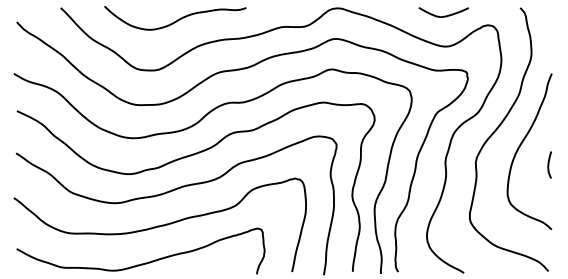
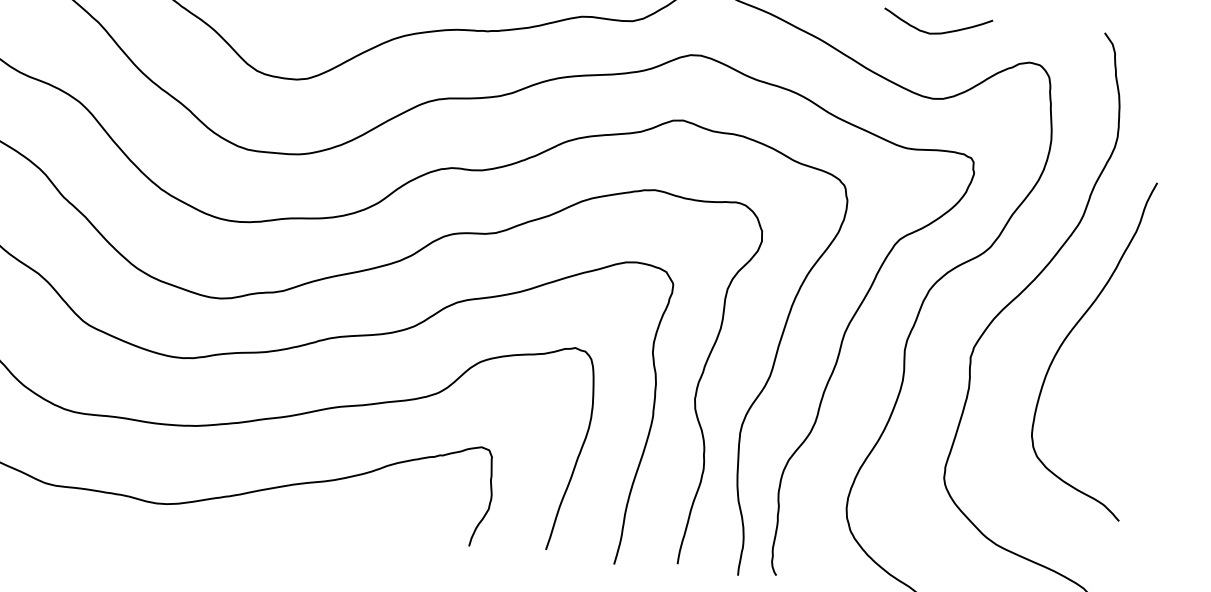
curve: (549, 164) -> (1129, 379), removed

